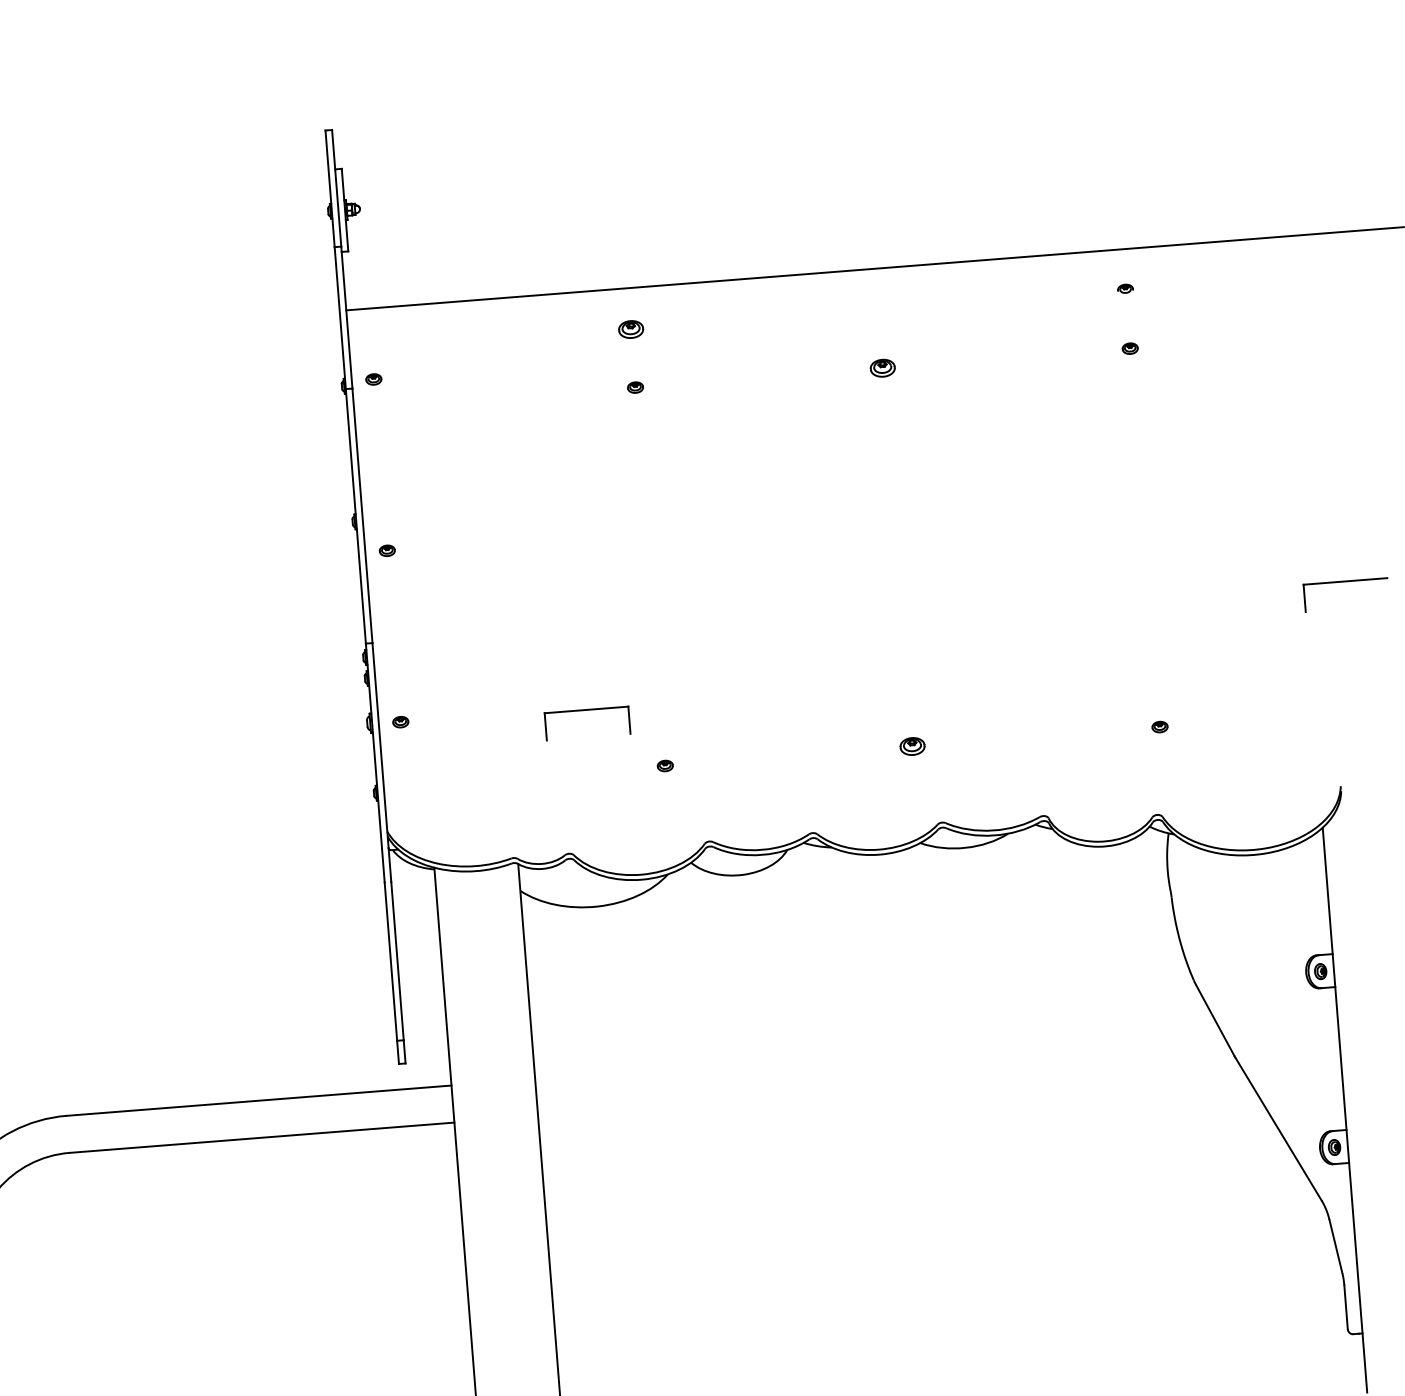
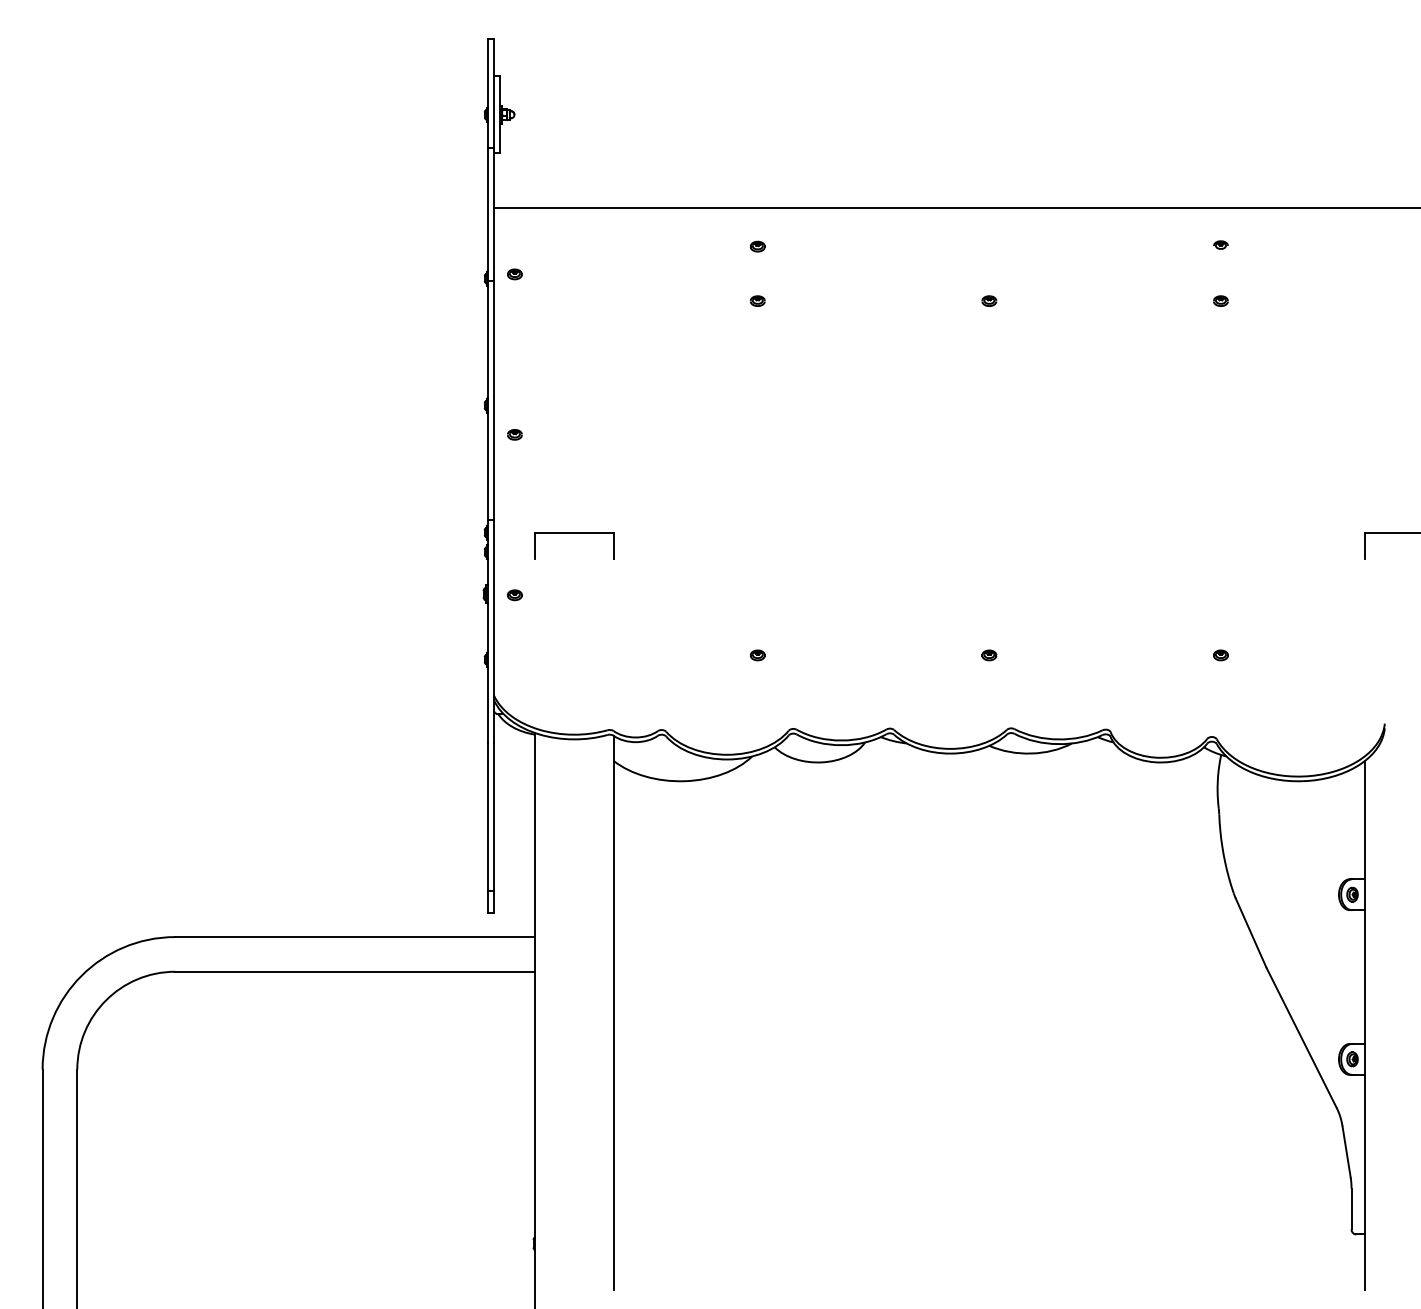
part: (630, 329) -> (757, 246), size x0.62
part: (882, 367) -> (989, 300), size x0.62
part: (586, 709) -> (574, 533), moved
part: (912, 746) -> (989, 655), size x0.62

